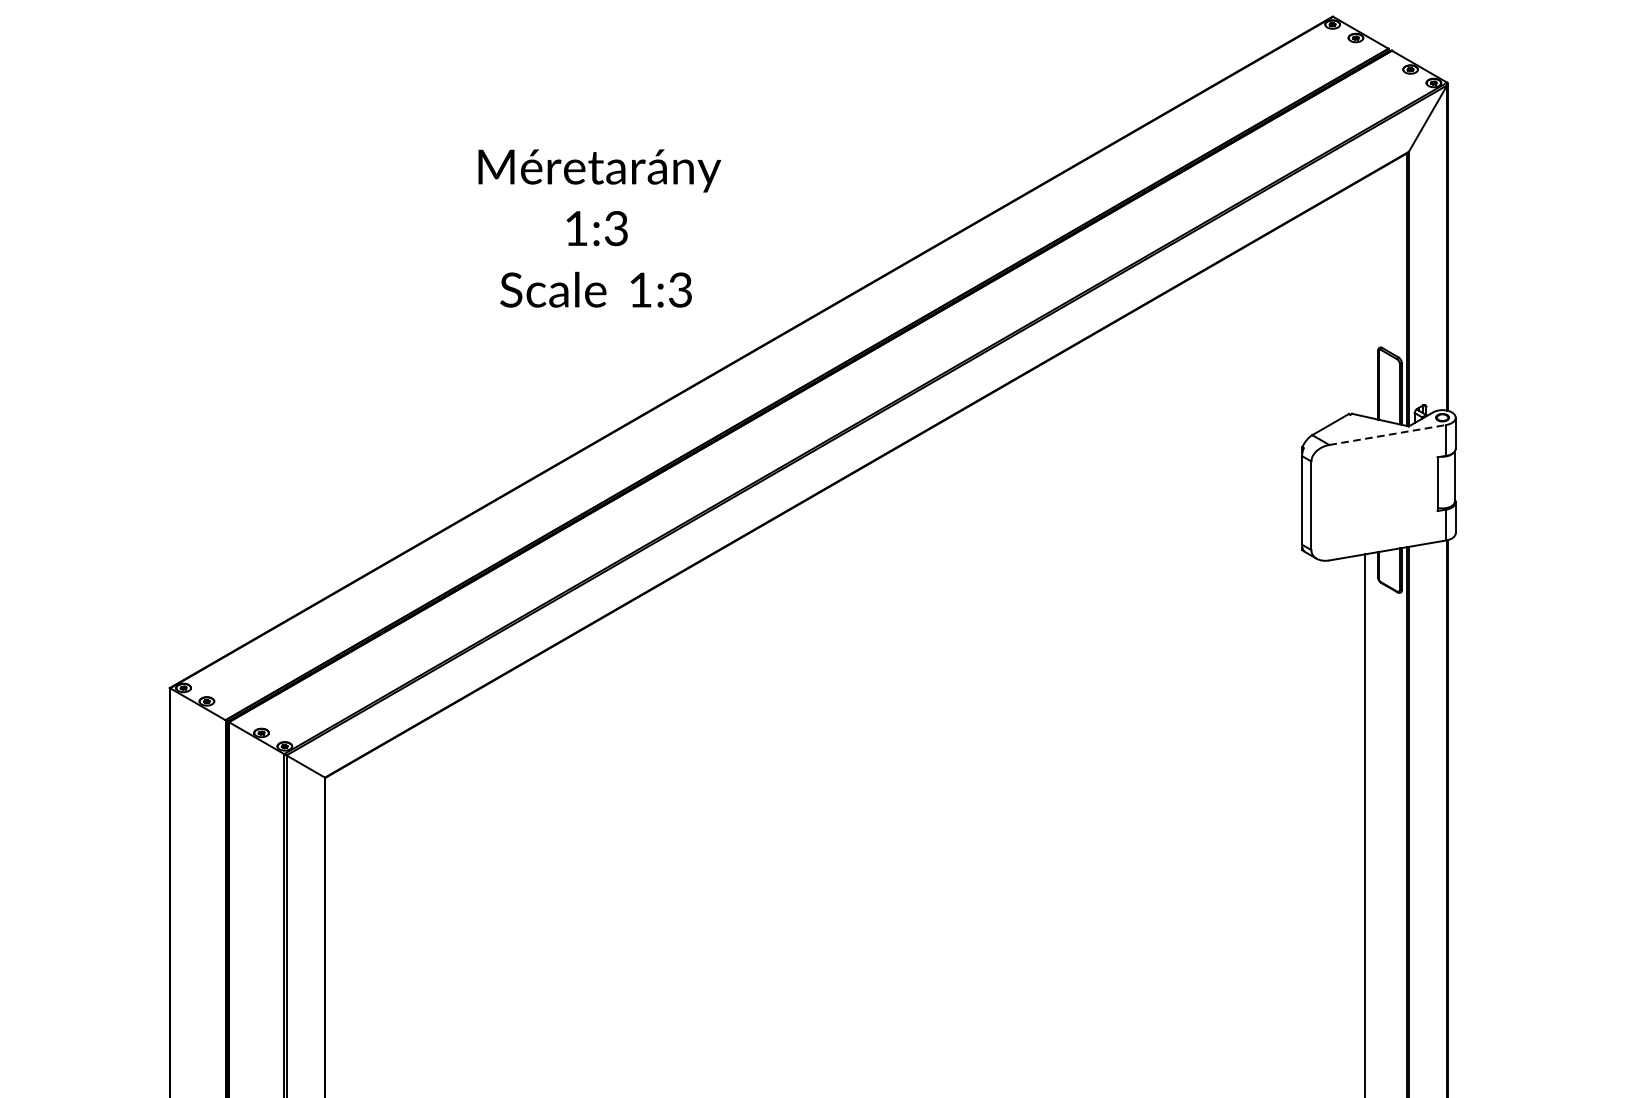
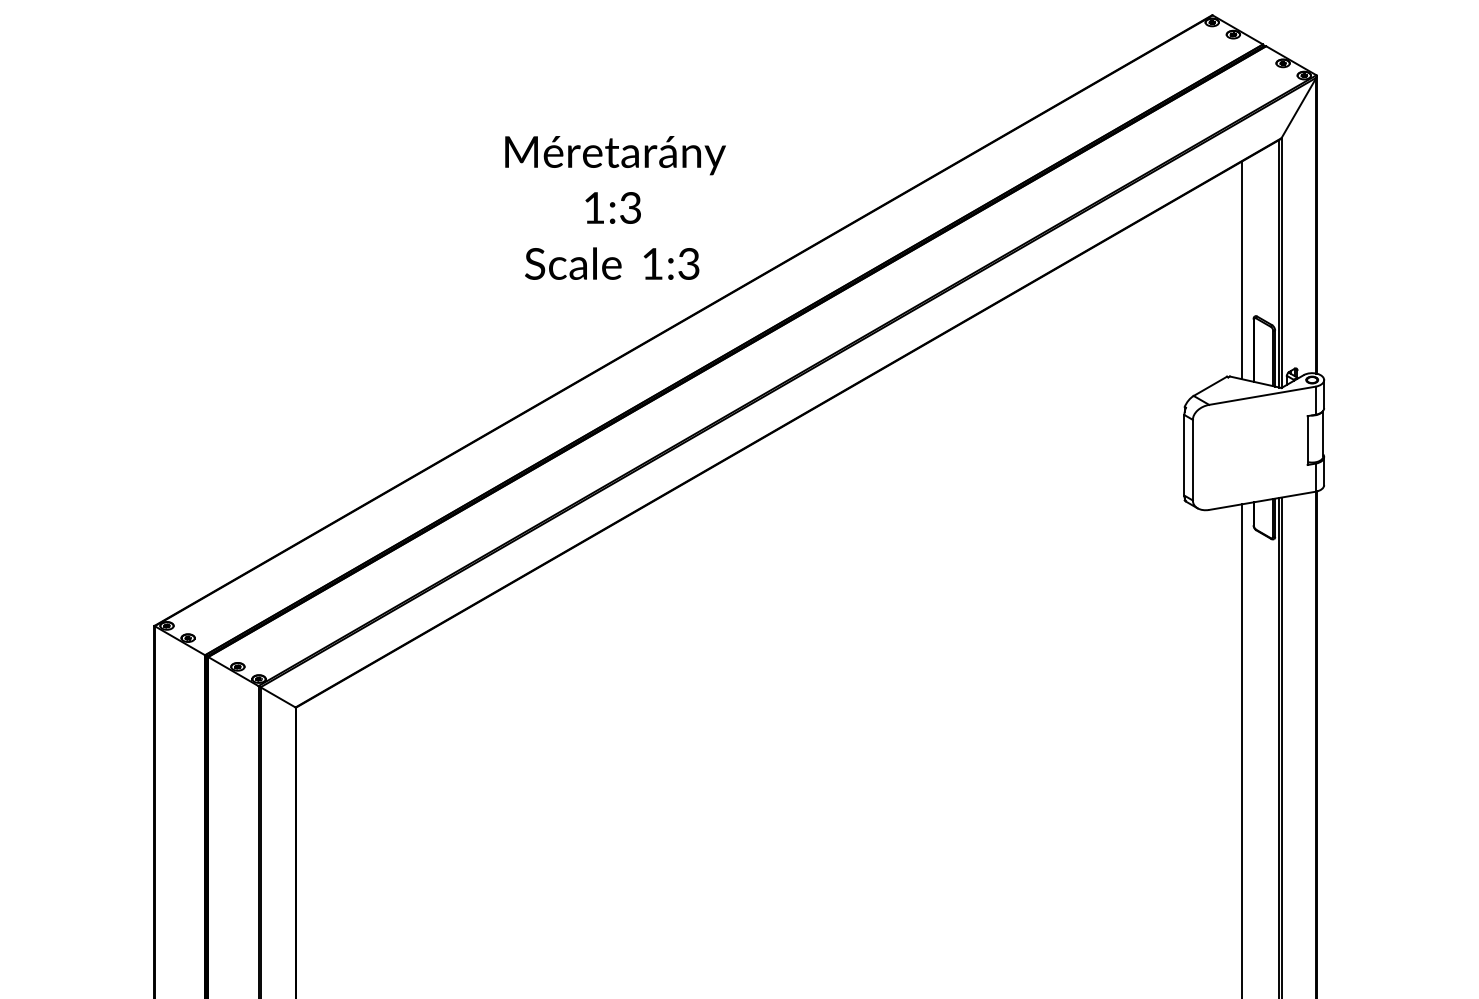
text: (599, 228) -> (615, 207), moved
line: (1364, 297) -> (1241, 270), added
line: (1387, 434) -> (1262, 395), dashed -> solid

